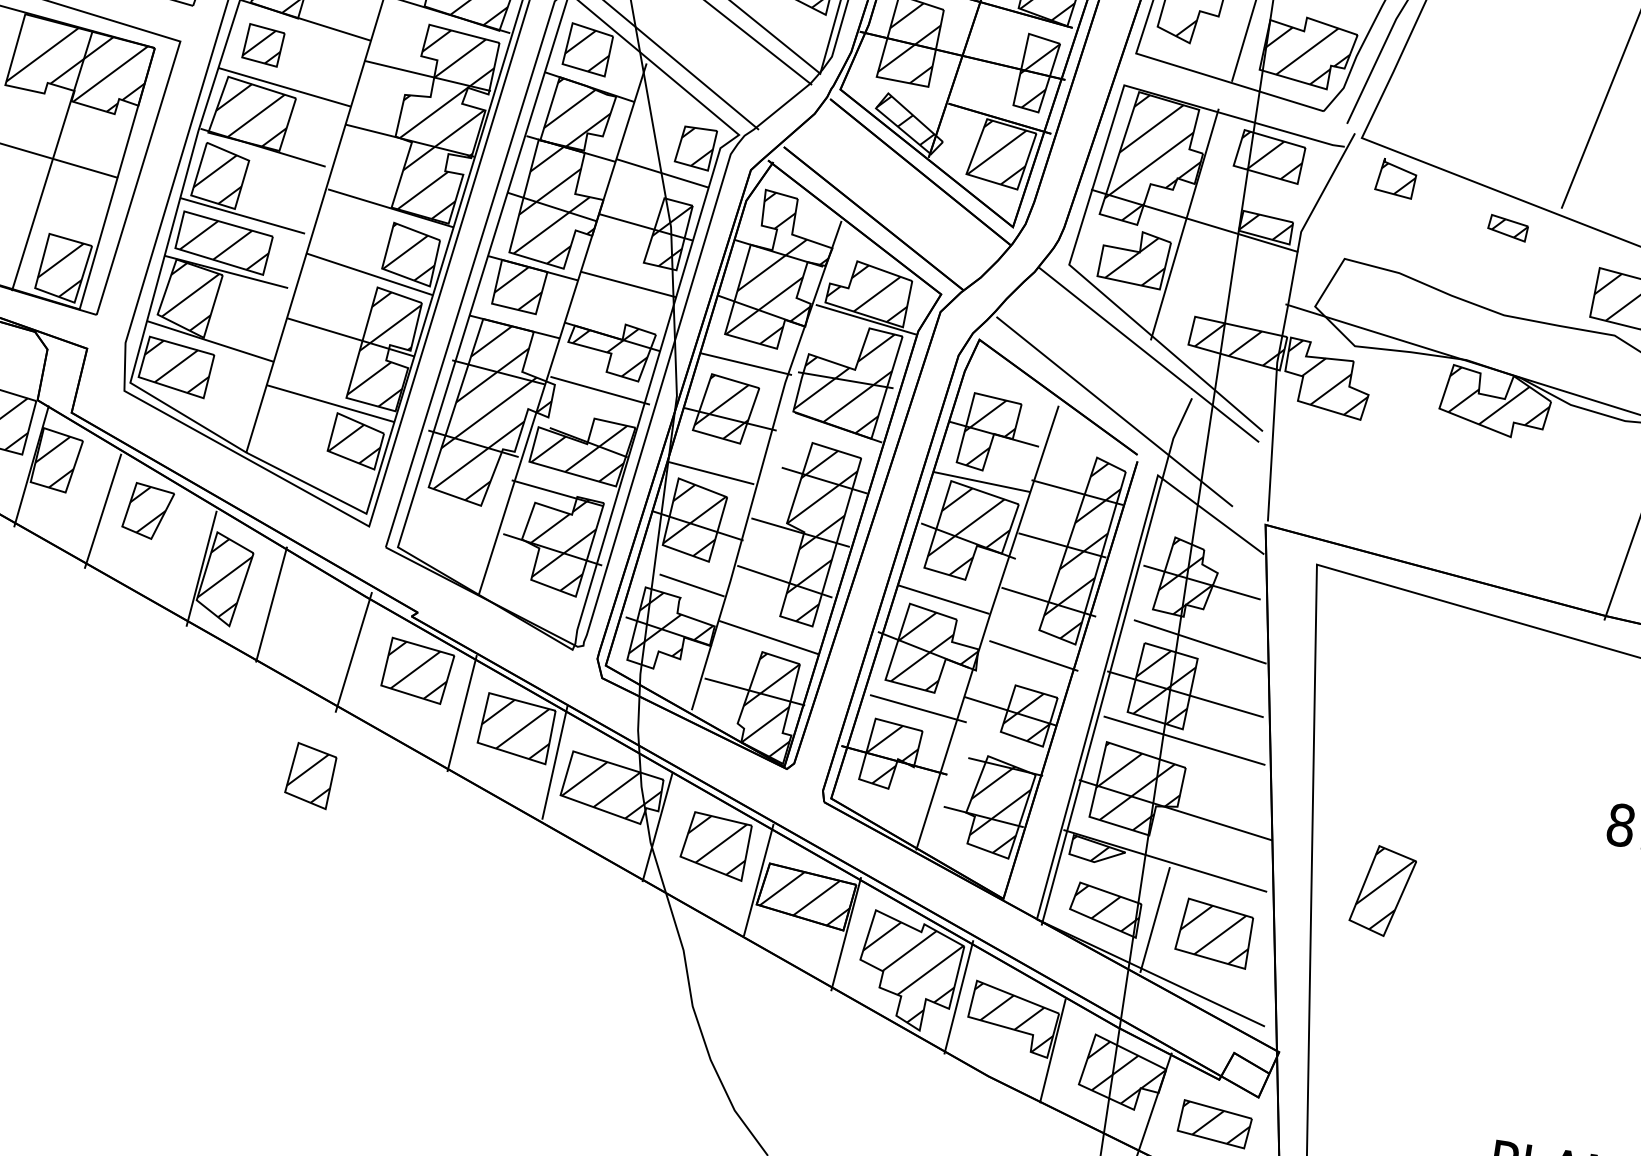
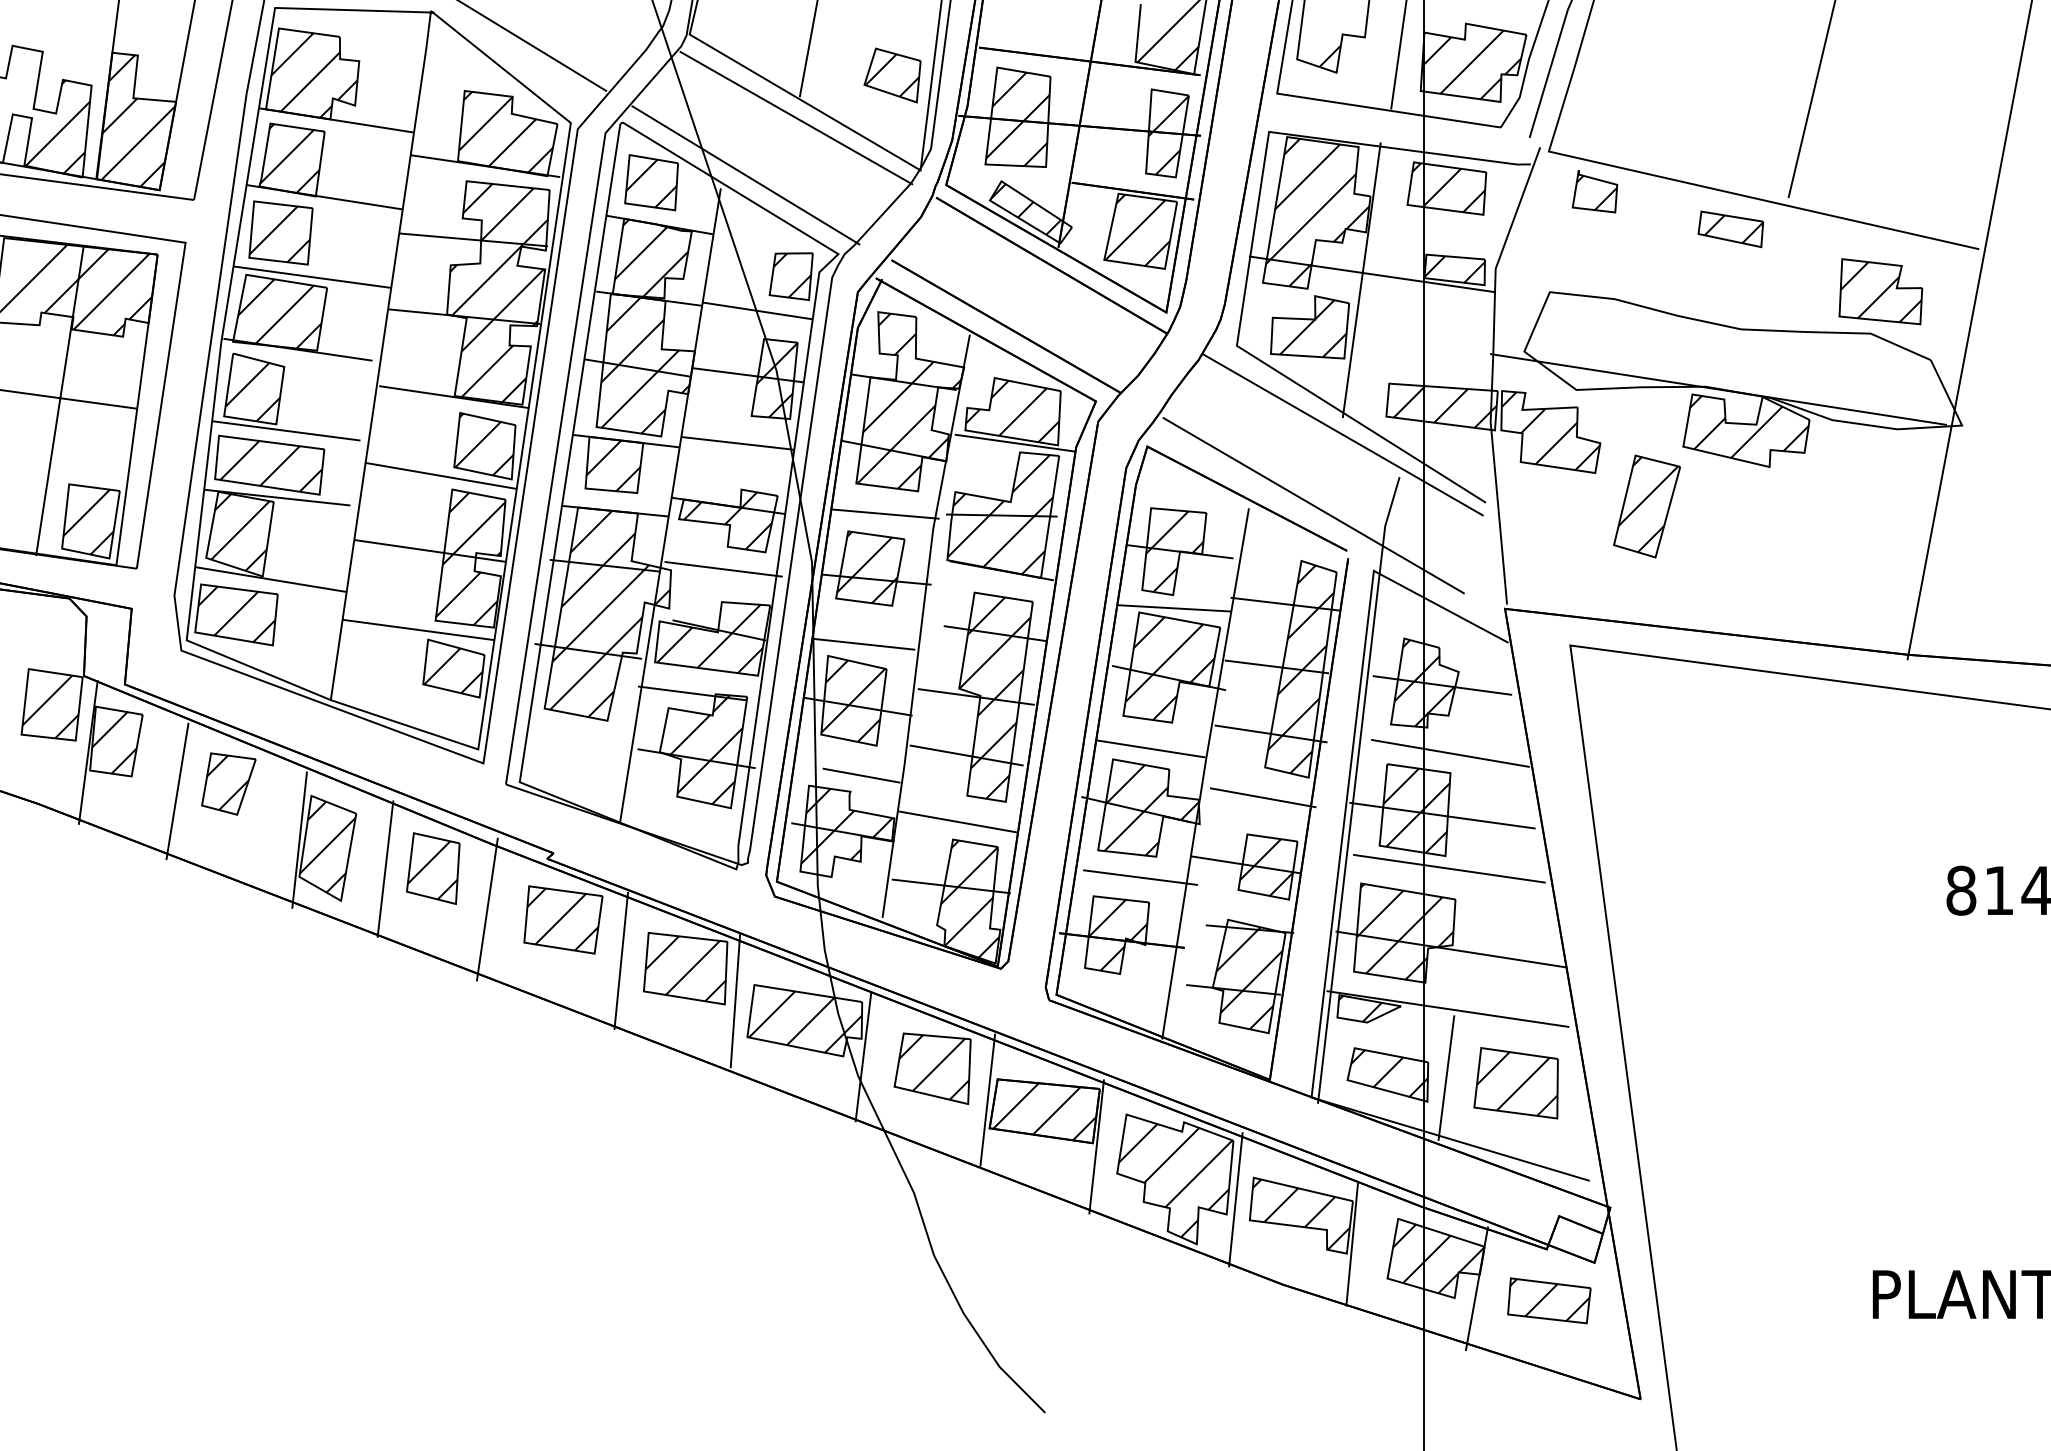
part: (263, 44) -> (280, 232), size x1.43
part: (1507, 228) -> (1730, 229), size x1.43
part: (310, 775) -> (433, 868), moved
part: (1383, 891) -> (1647, 506), moved

